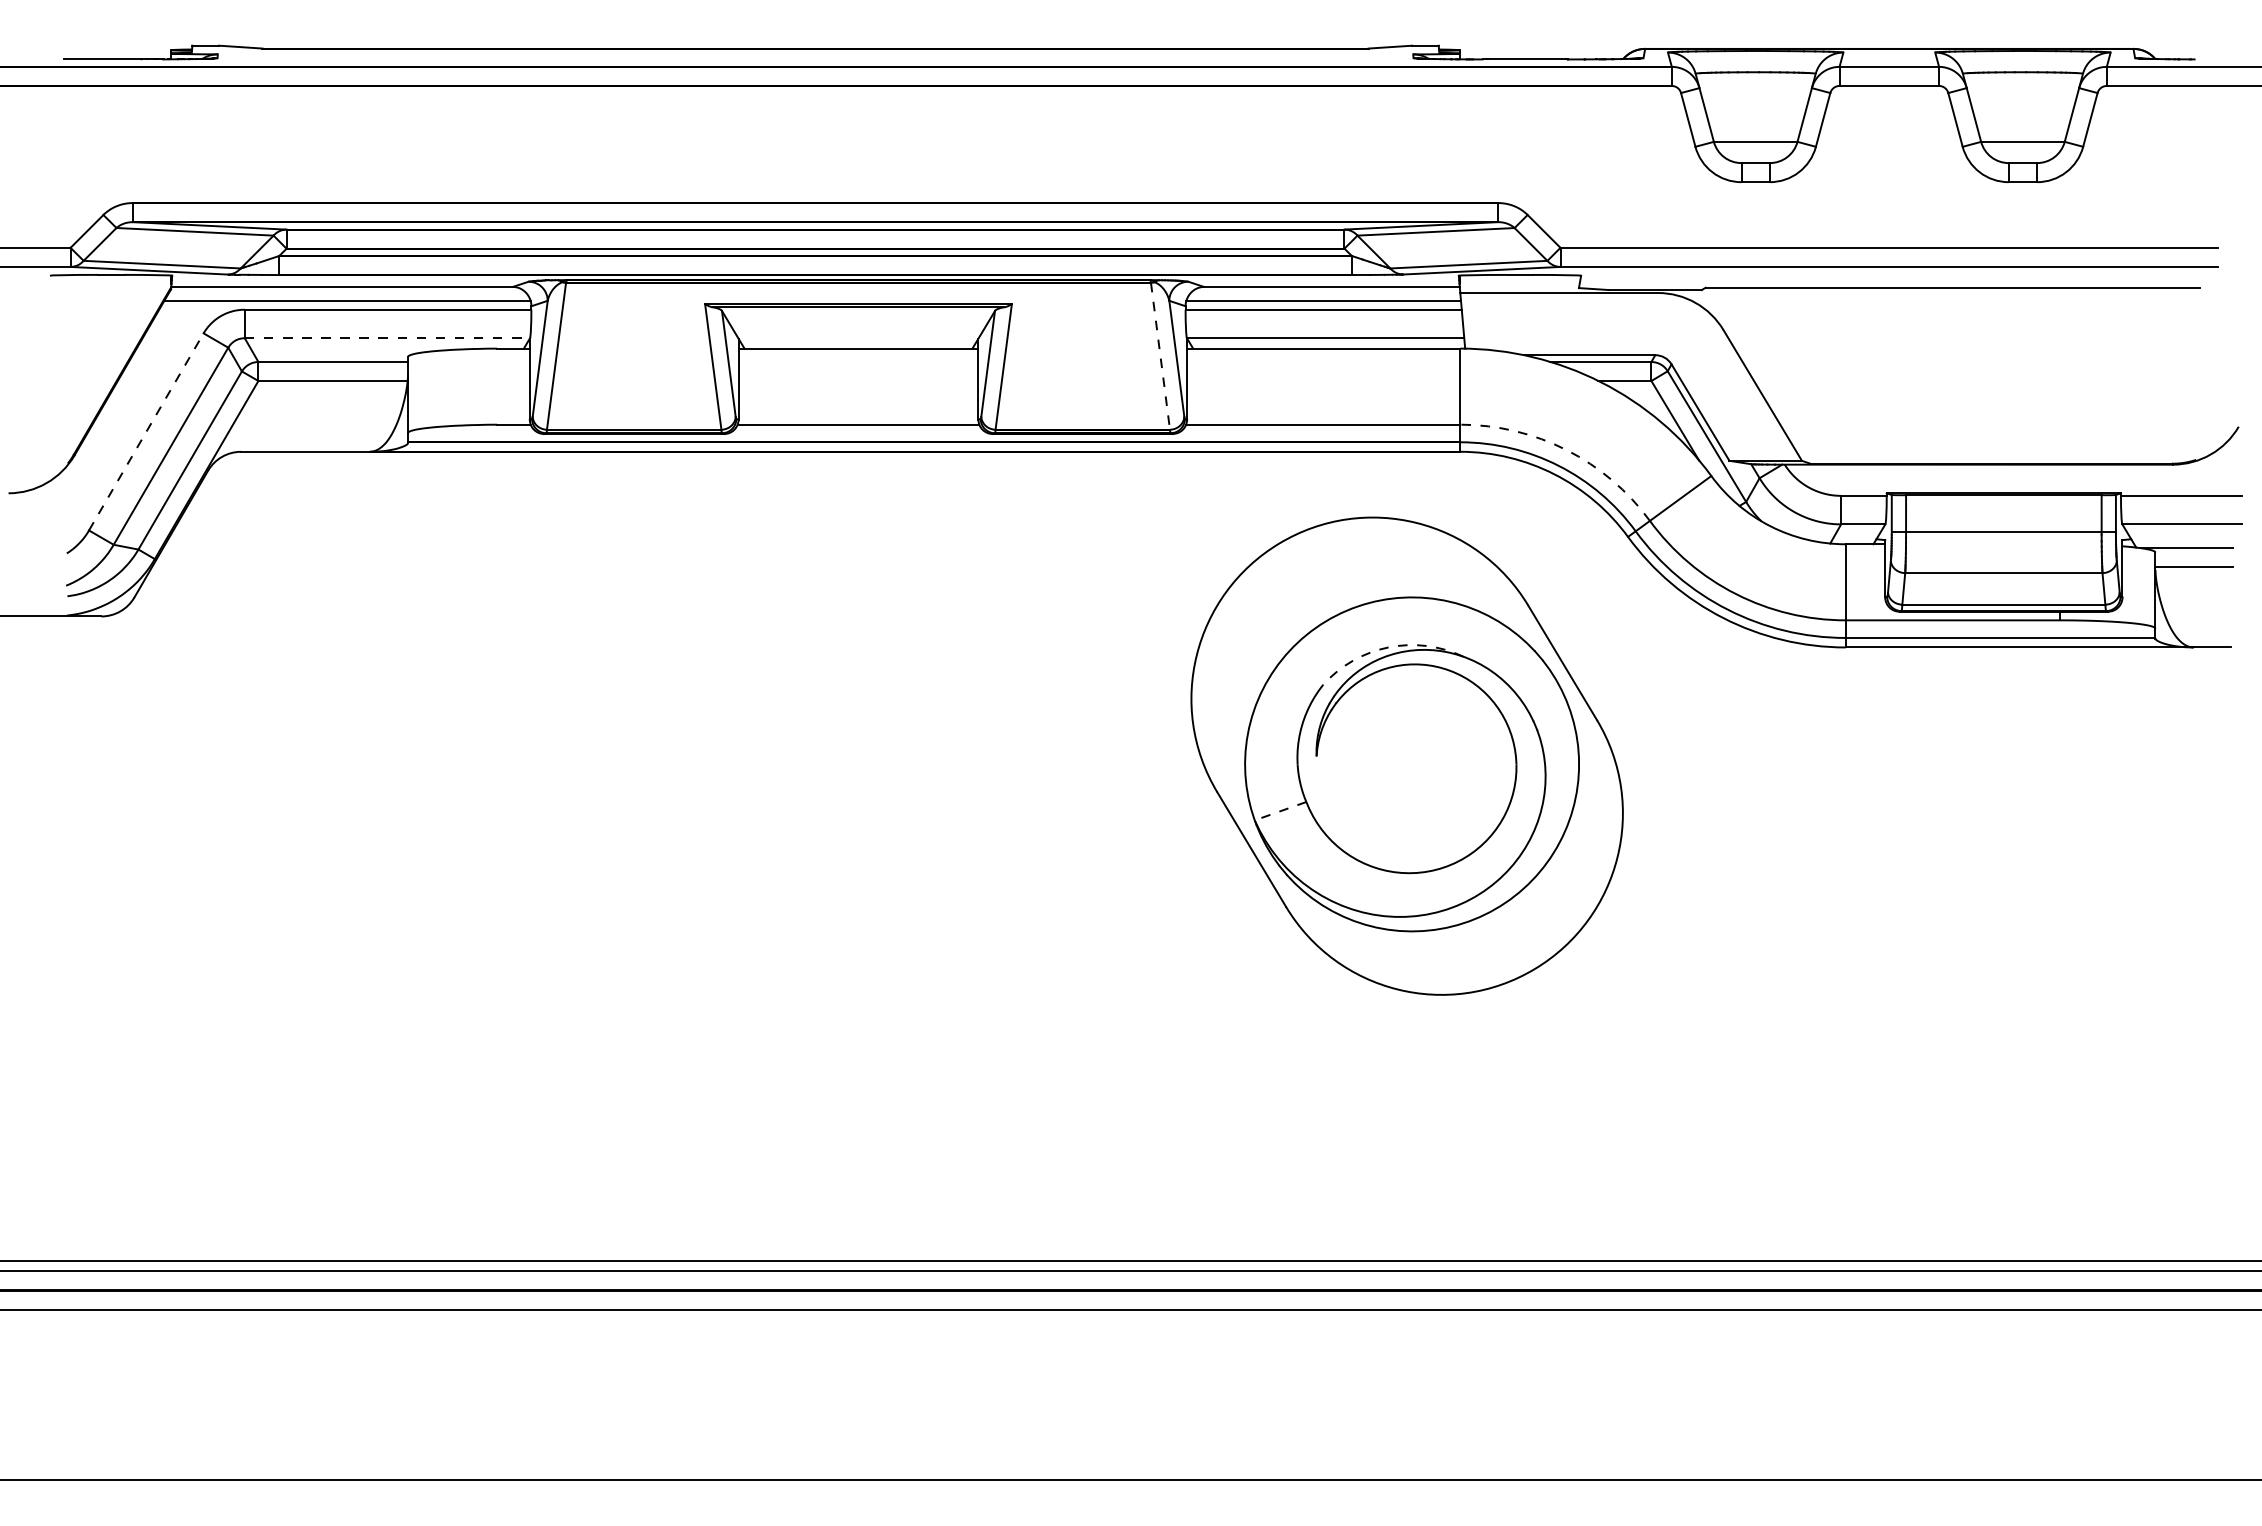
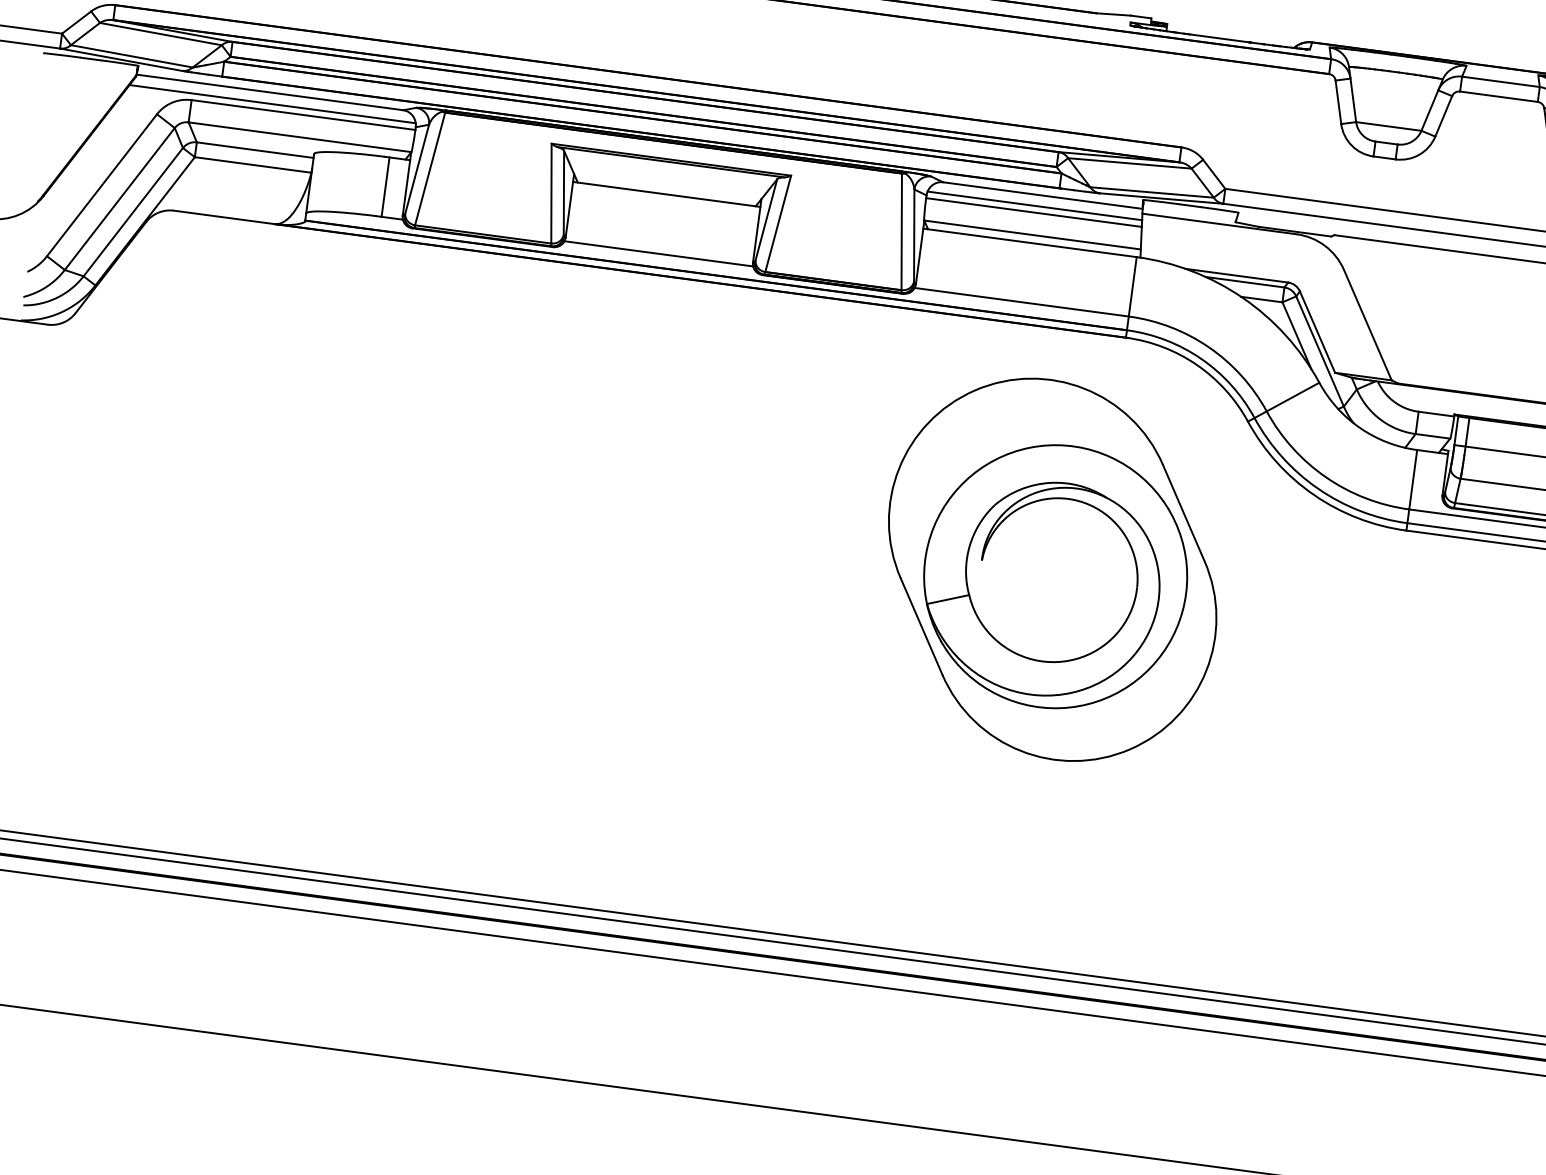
line: (387, 338) -> (300, 137), dashed -> solid
line: (1160, 356) -> (901, 232), dashed -> solid
line: (503, 386) -> (385, 187), added
line: (146, 431) -> (102, 184), dashed -> solid
arc: (1566, 450) -> (1208, 347), dashed -> solid
arc: (1388, 647) -> (1049, 483), dashed -> solid
line: (1280, 811) -> (948, 599), dashed -> solid

